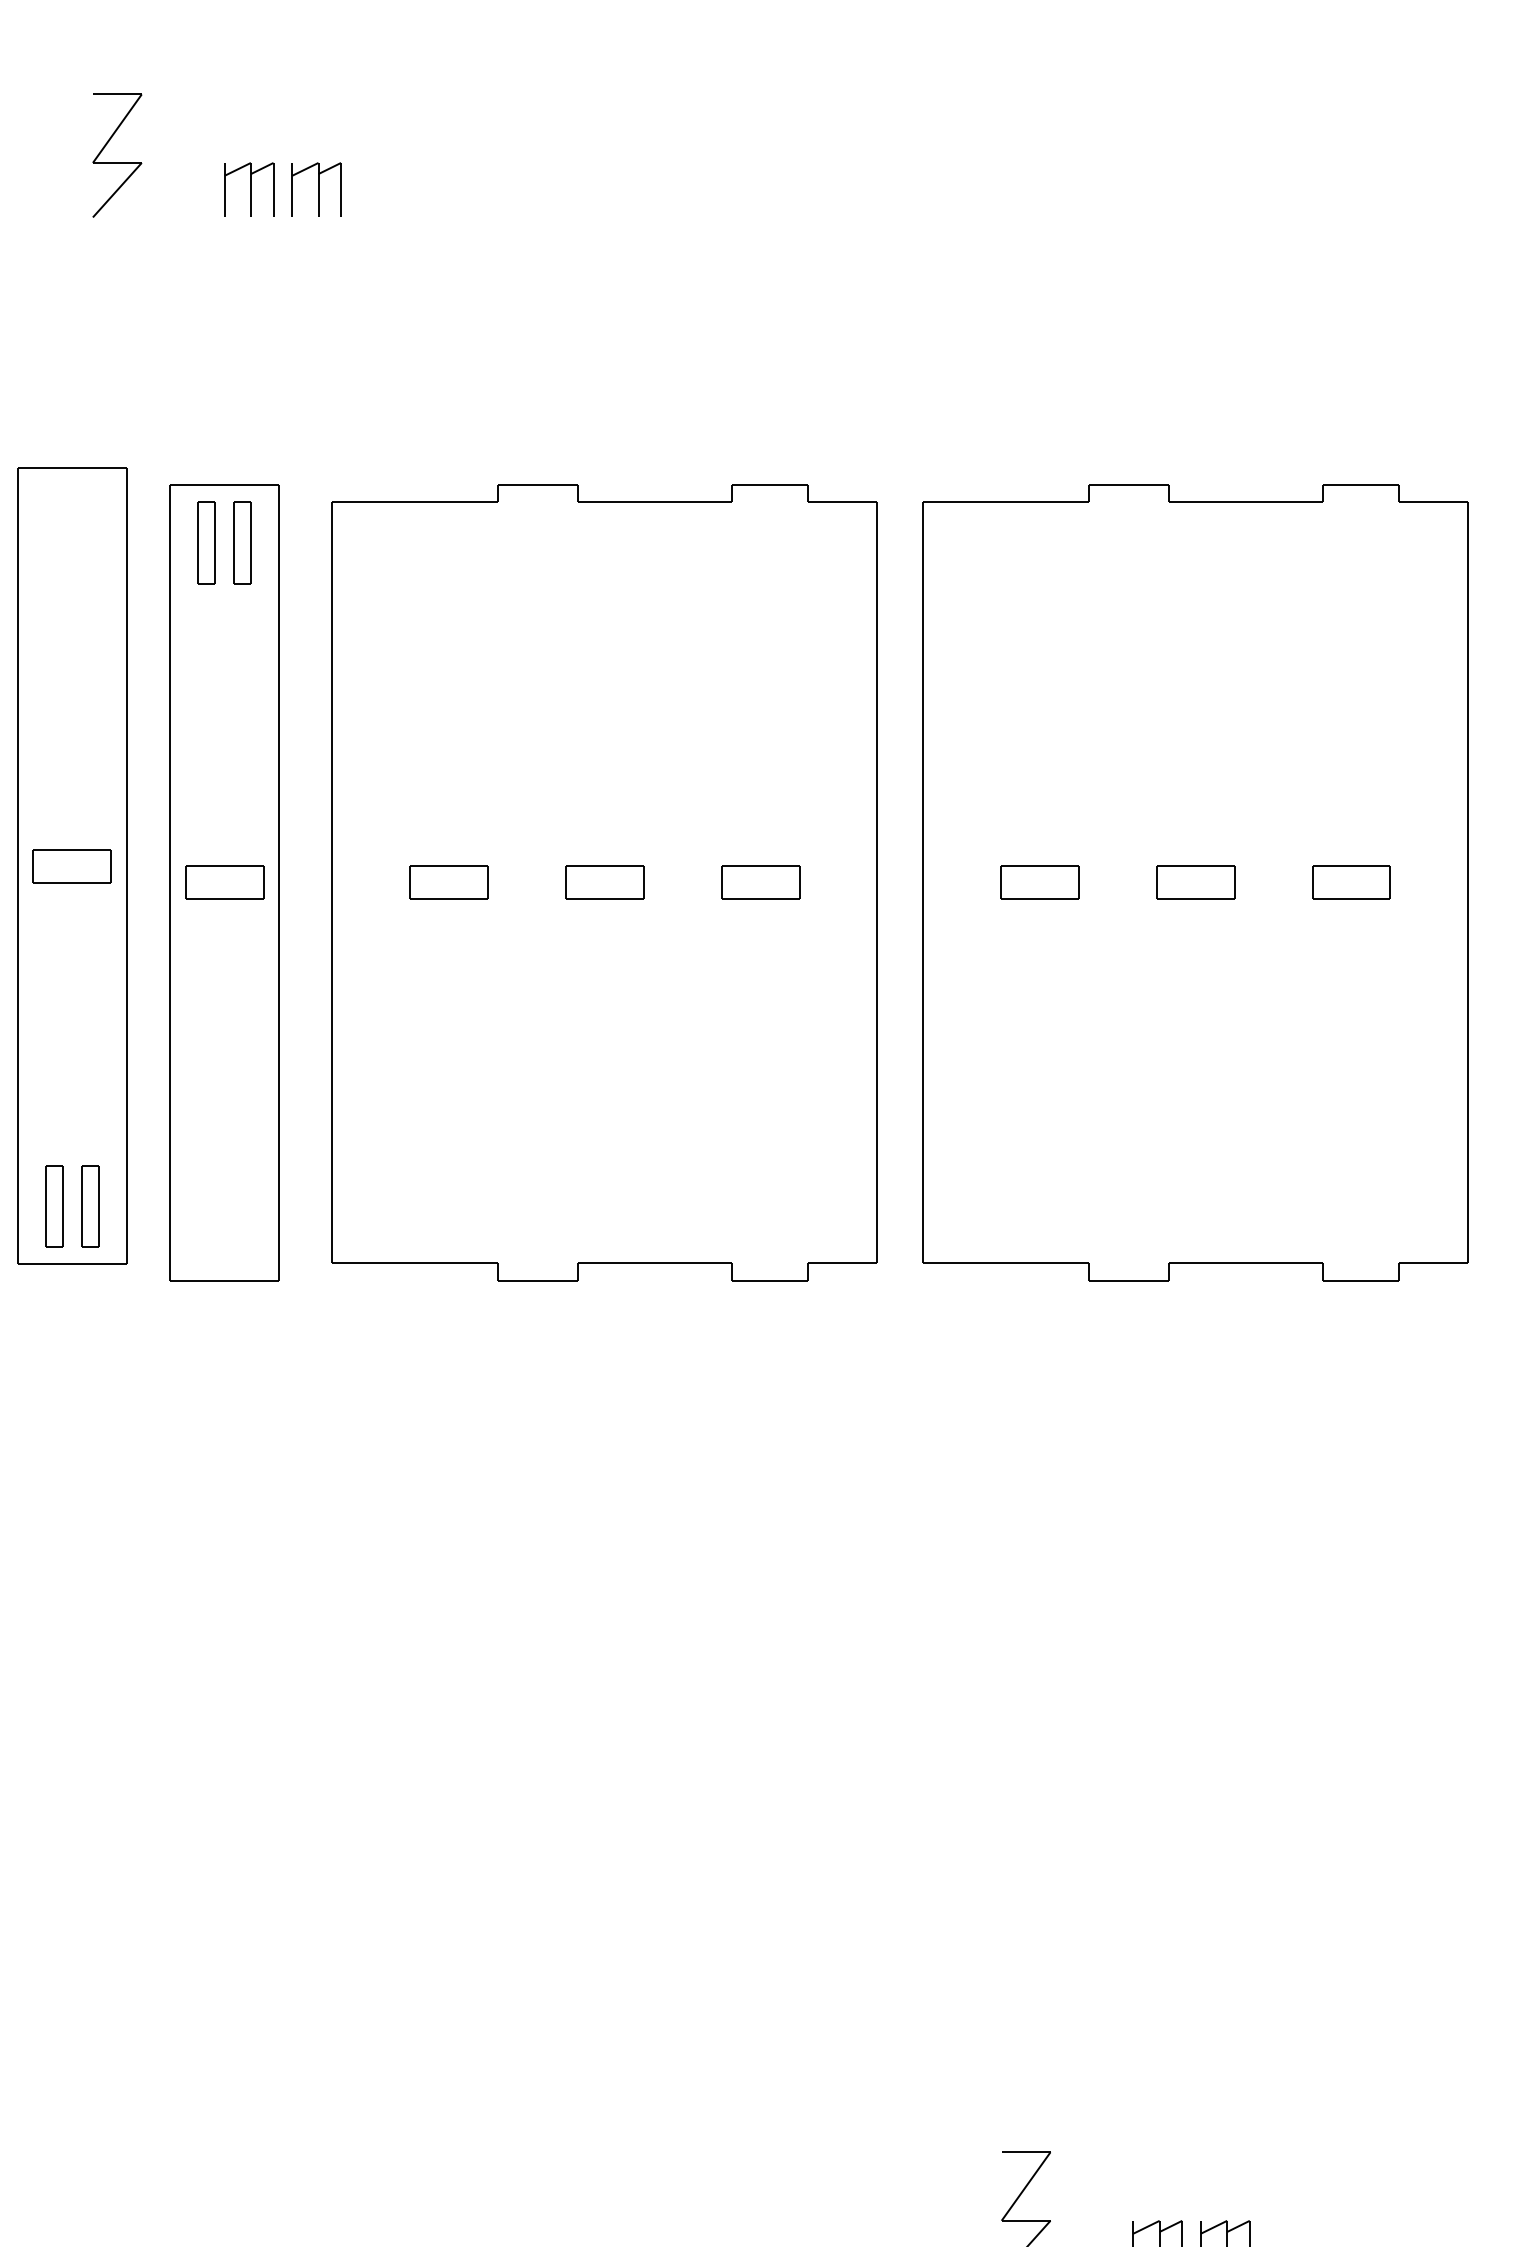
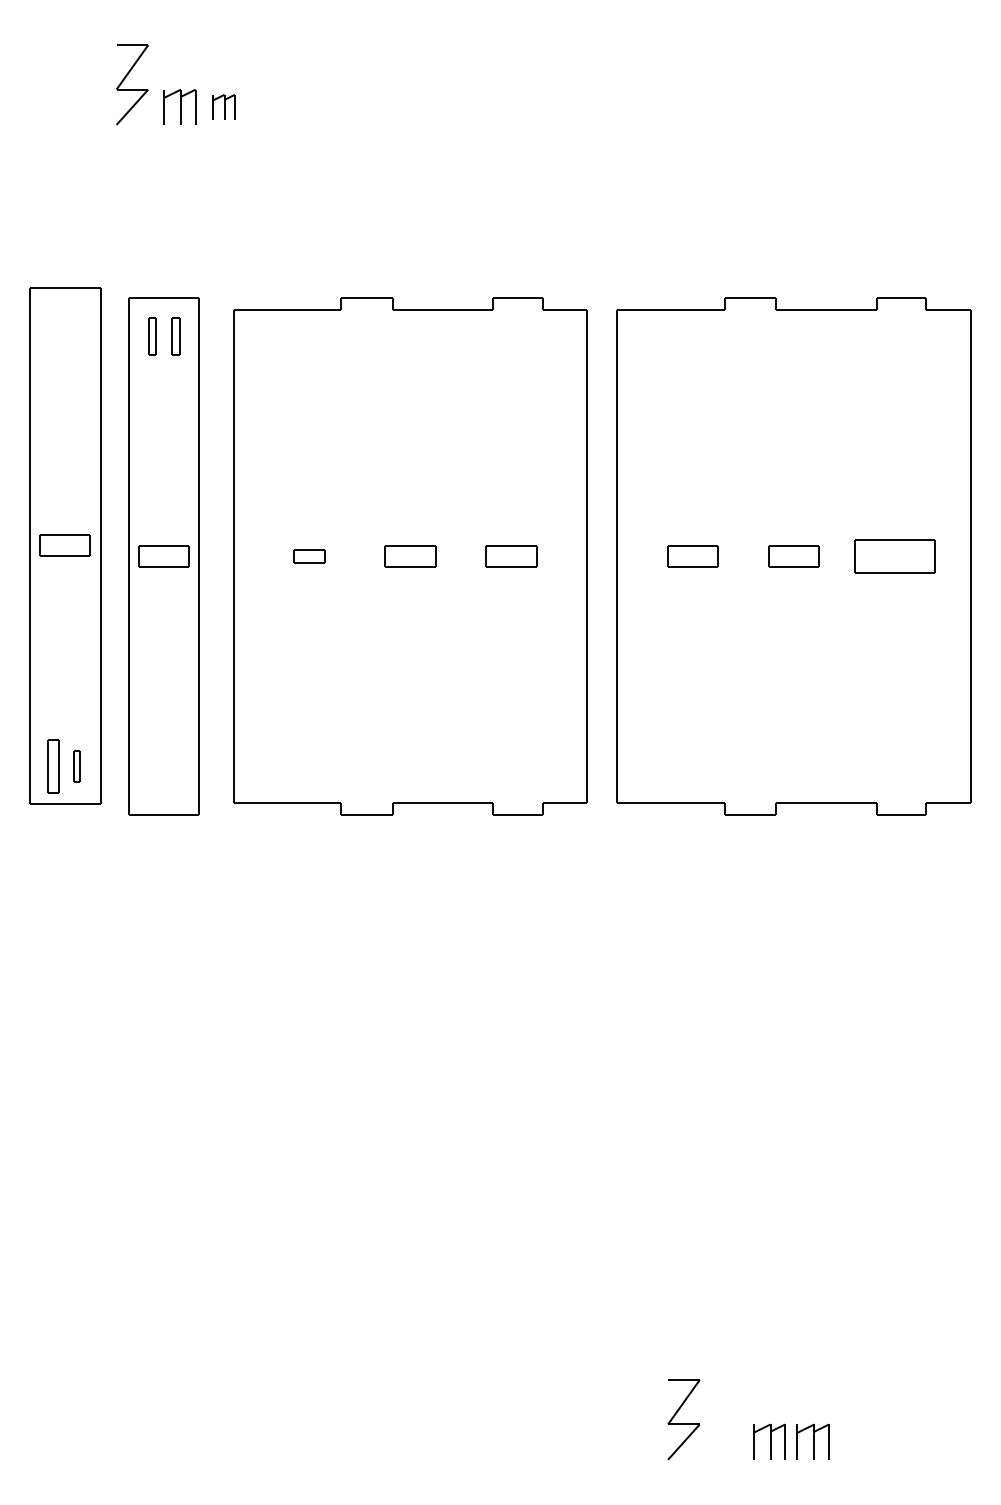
part: (117, 155) -> (132, 84), moved
part: (316, 189) -> (223, 106), size x0.7
part: (206, 542) -> (152, 335), size x0.7
part: (242, 542) -> (175, 335), size x0.7
part: (448, 882) -> (309, 556), size x0.6
part: (1350, 882) -> (894, 556), size x1.6
part: (89, 1206) -> (76, 766), size x0.6

